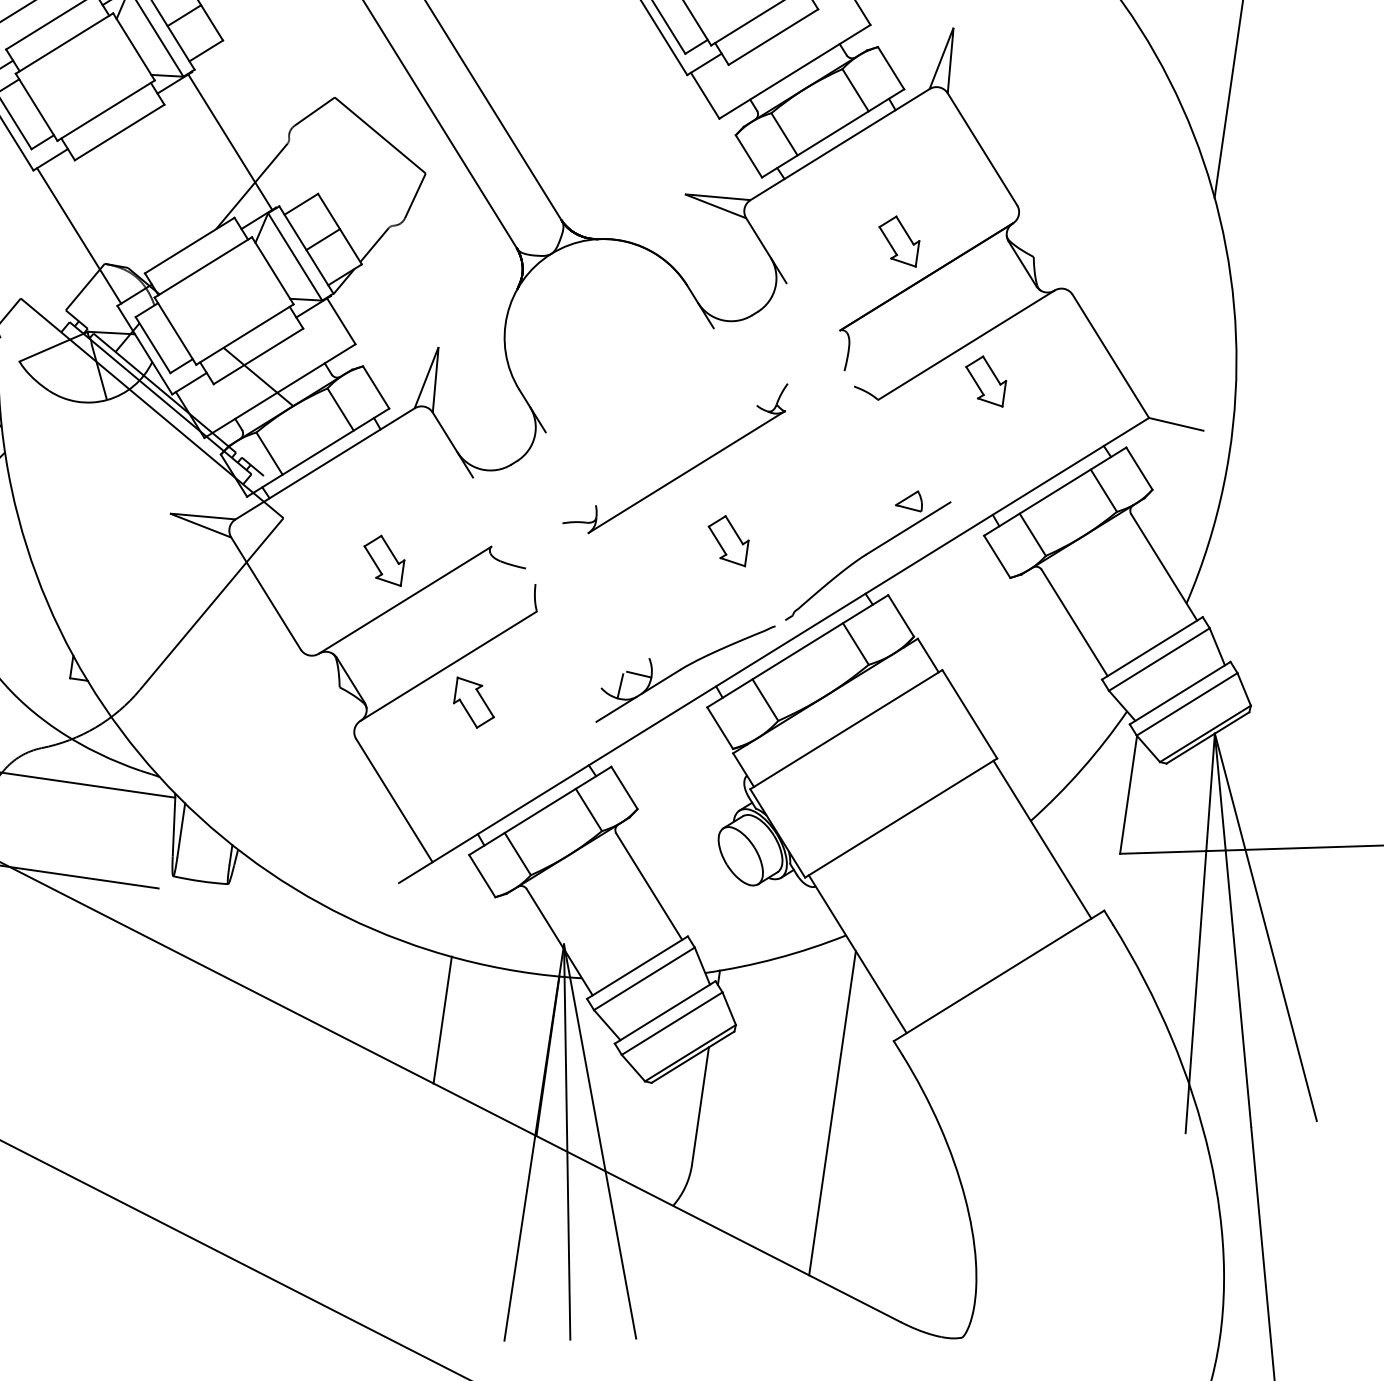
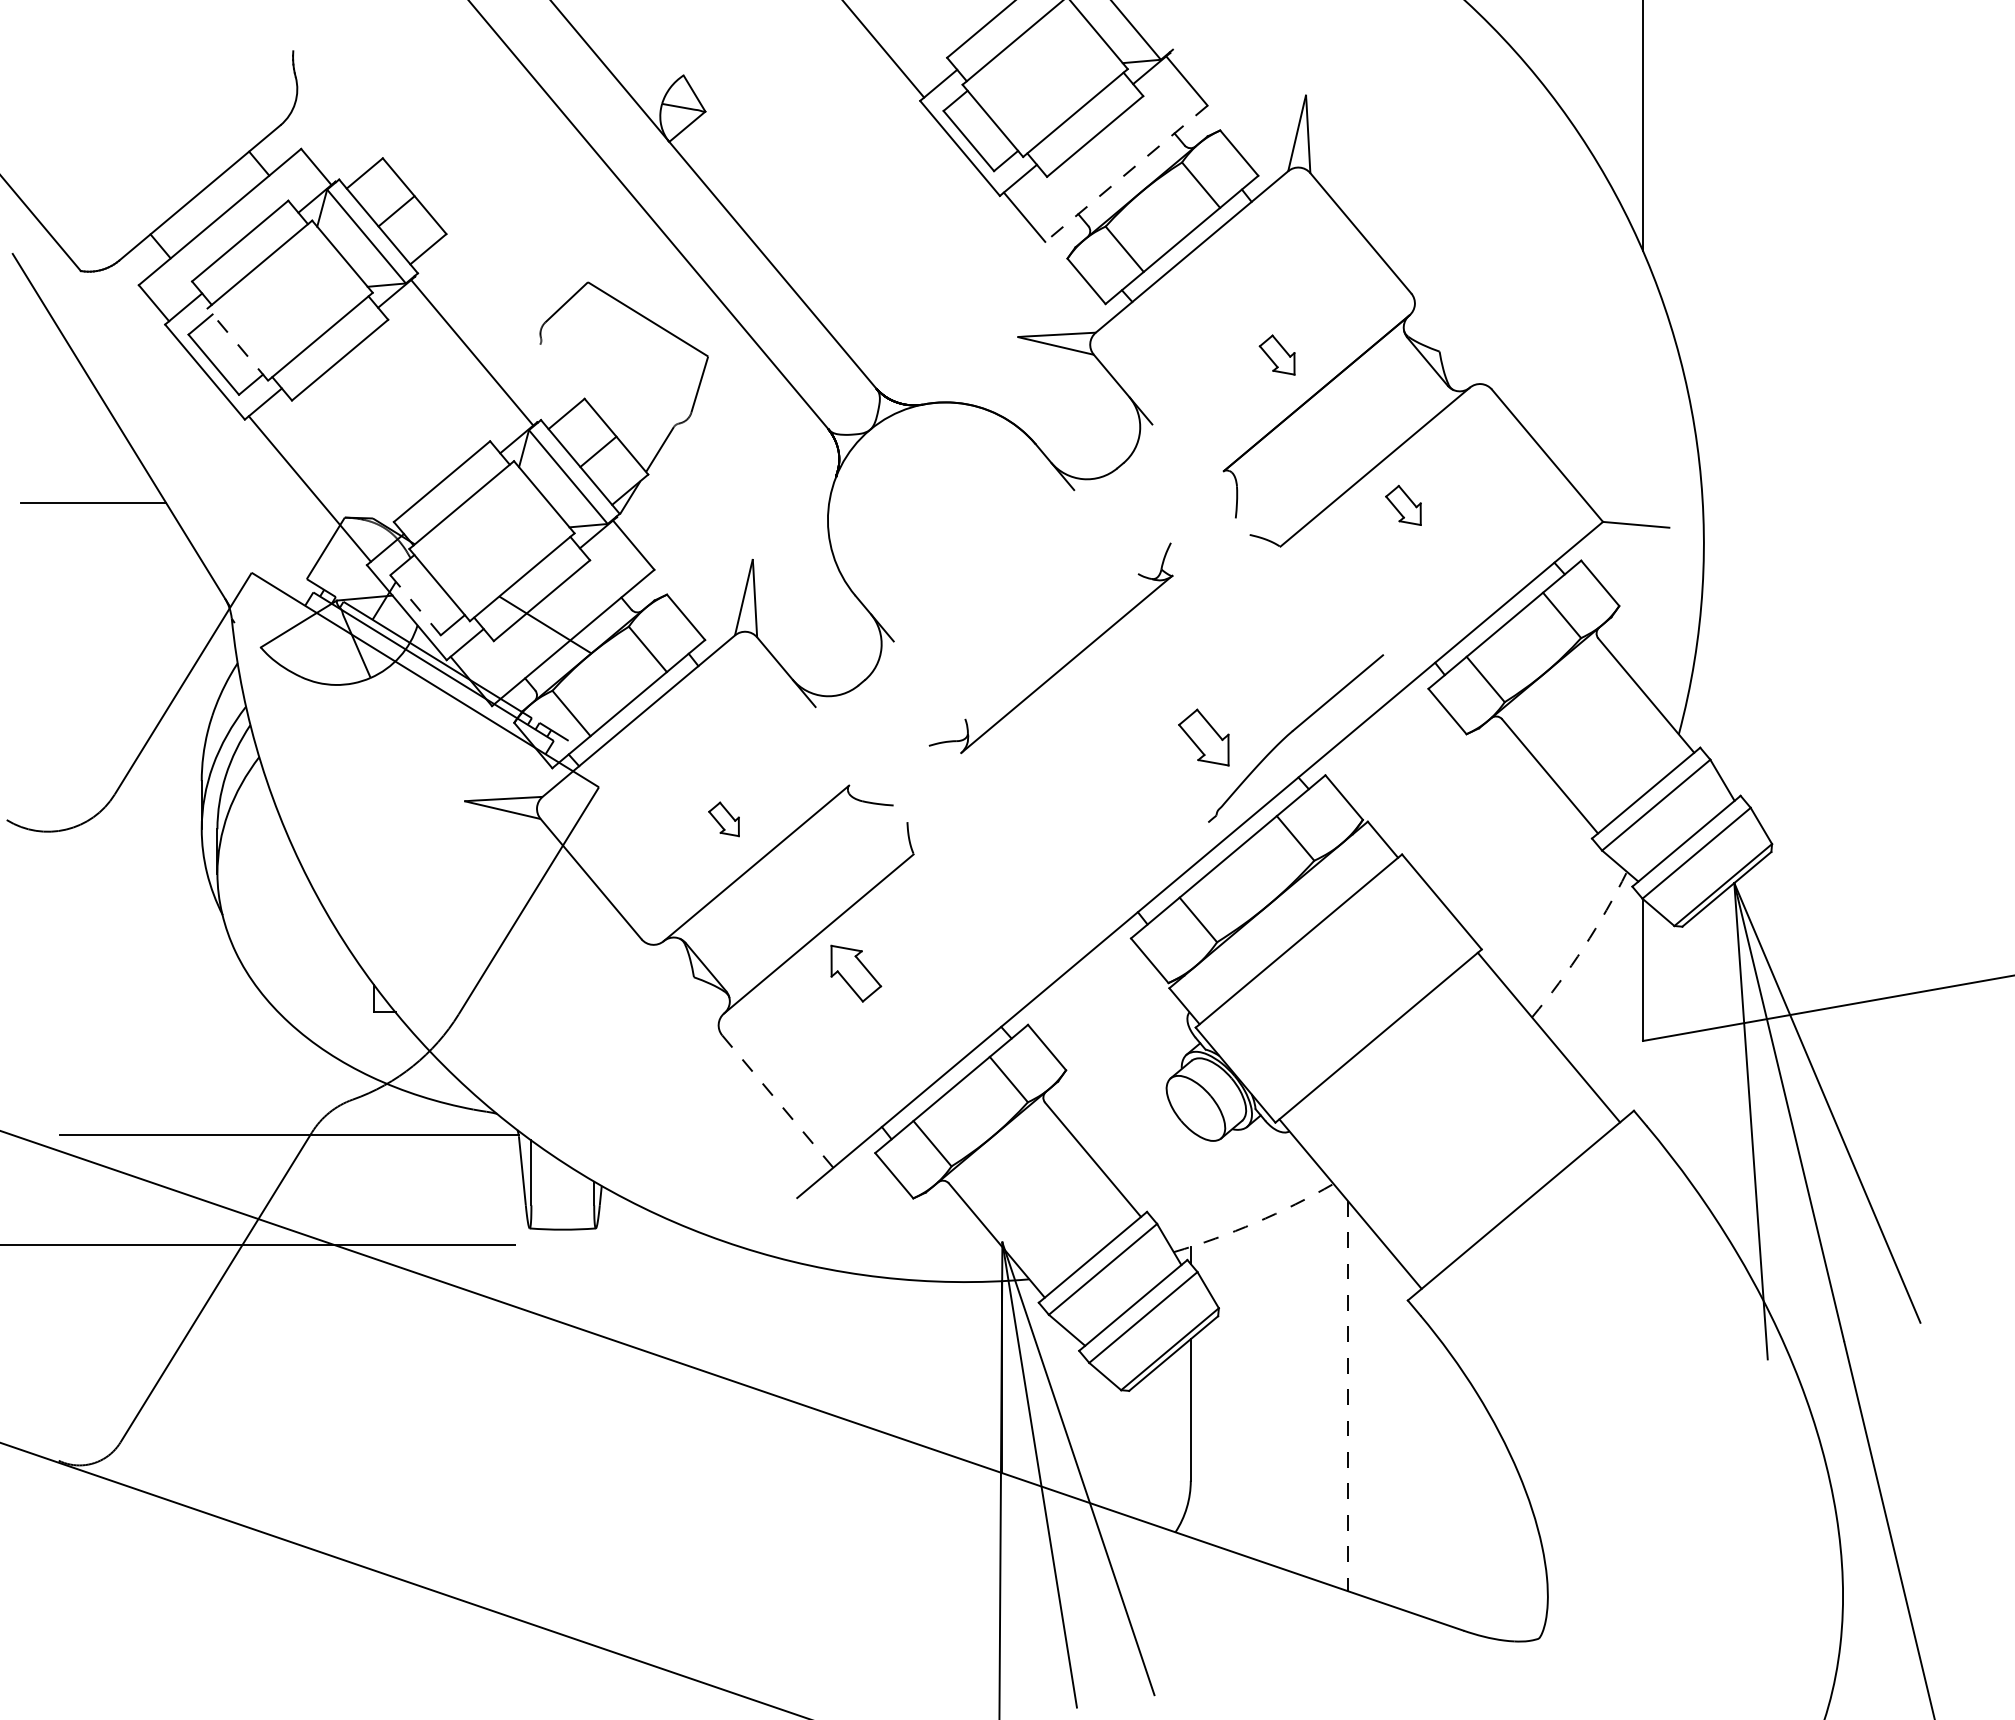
line: (795, 71) -> (1126, 173), solid -> dashed
line: (36, 107) -> (237, 344), solid -> dashed
line: (252, 185) -> (505, 400), removed
part: (897, 239) -> (1276, 354), size x0.7
line: (153, 344) -> (415, 604), solid -> dashed
part: (985, 380) -> (1403, 505), size x0.7
part: (909, 500) -> (1334, 659), removed
part: (727, 539) -> (1203, 737), moved
part: (383, 559) -> (723, 819), size x0.6
part: (685, 673) -> (1099, 902), removed
arc: (1081, 769) -> (1583, 947), solid -> dashed
line: (394, 801) -> (778, 1102), solid -> dashed
arc: (776, 958) -> (1255, 1222), solid -> dashed
line: (443, 1019) -> (872, 1351), removed
line: (832, 1113) -> (1347, 1396), solid -> dashed

